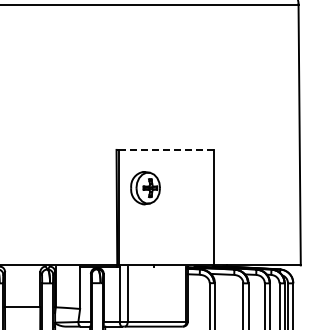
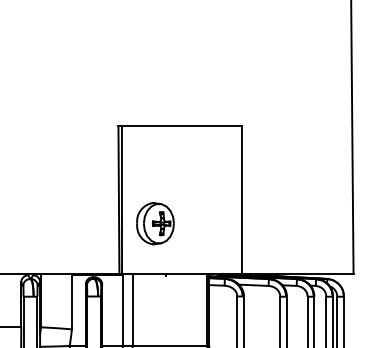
line: (165, 149) -> (180, 125), dashed -> solid
part: (145, 188) -> (155, 224), moved

